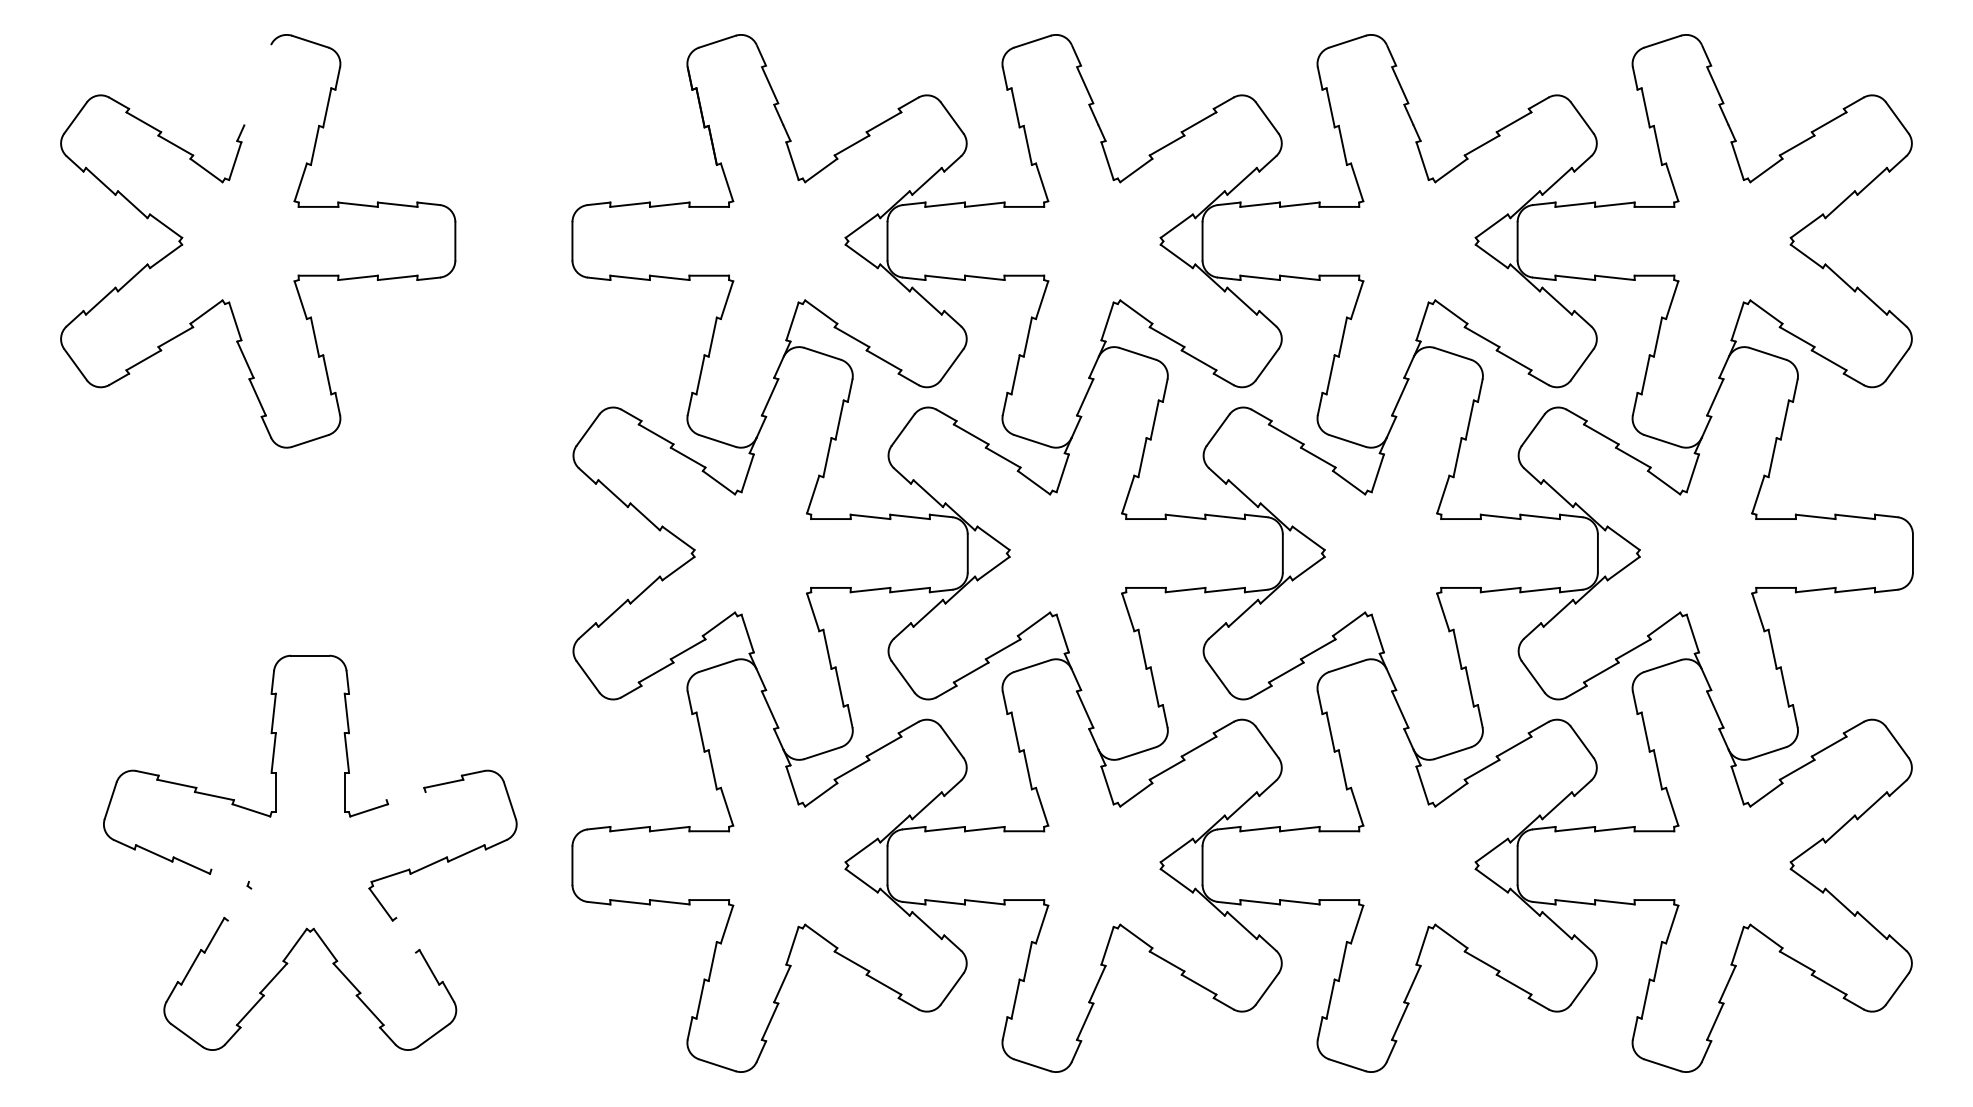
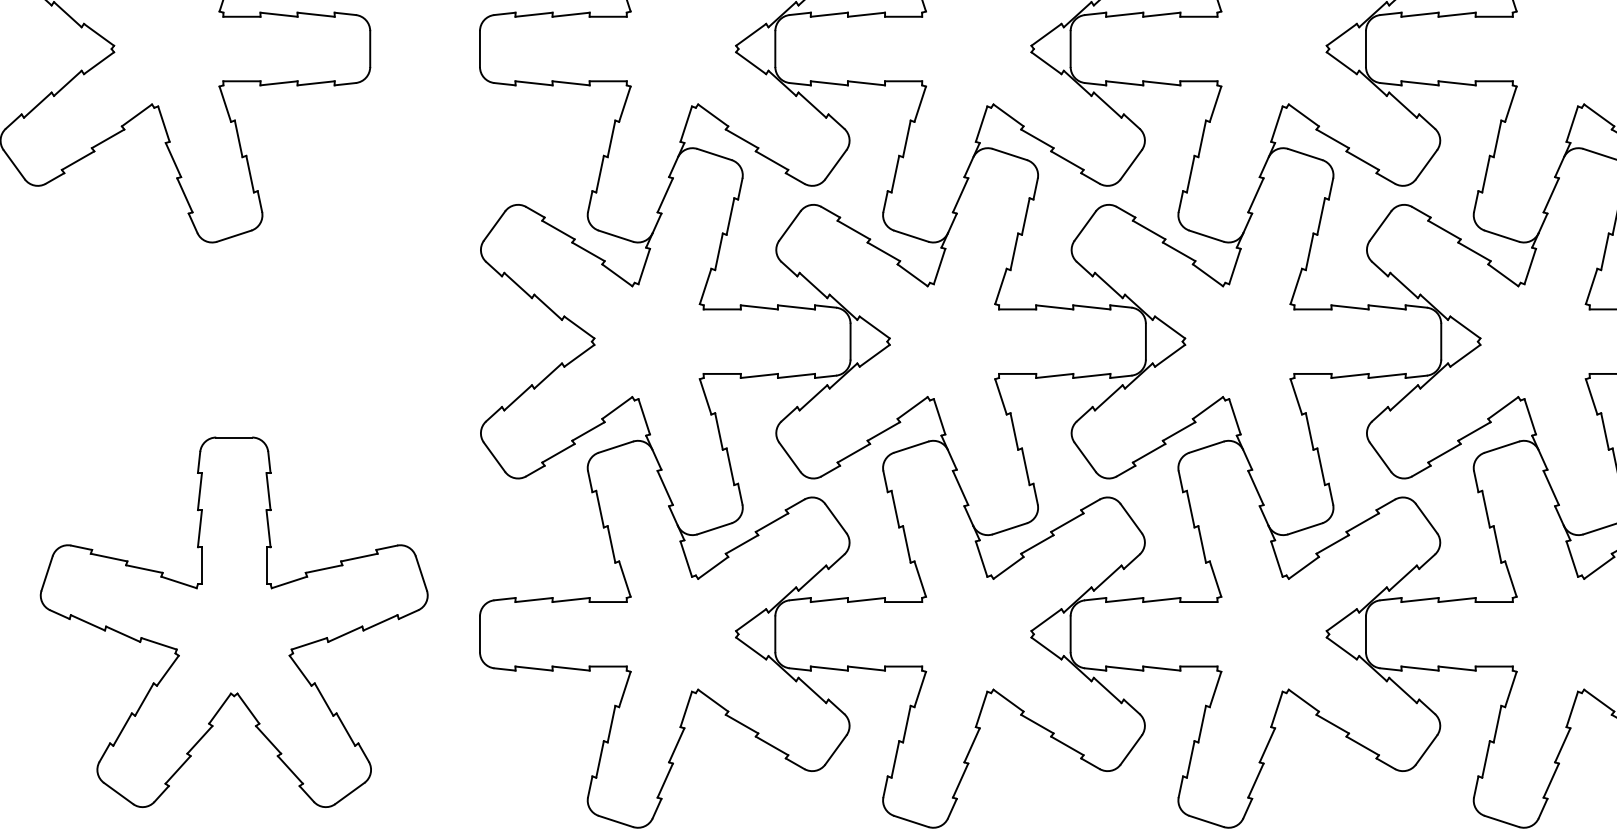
line: (405, 796) -> (323, 569), added
line: (229, 875) -> (158, 643), added
line: (239, 904) -> (167, 670), added
line: (406, 935) -> (324, 699), added

